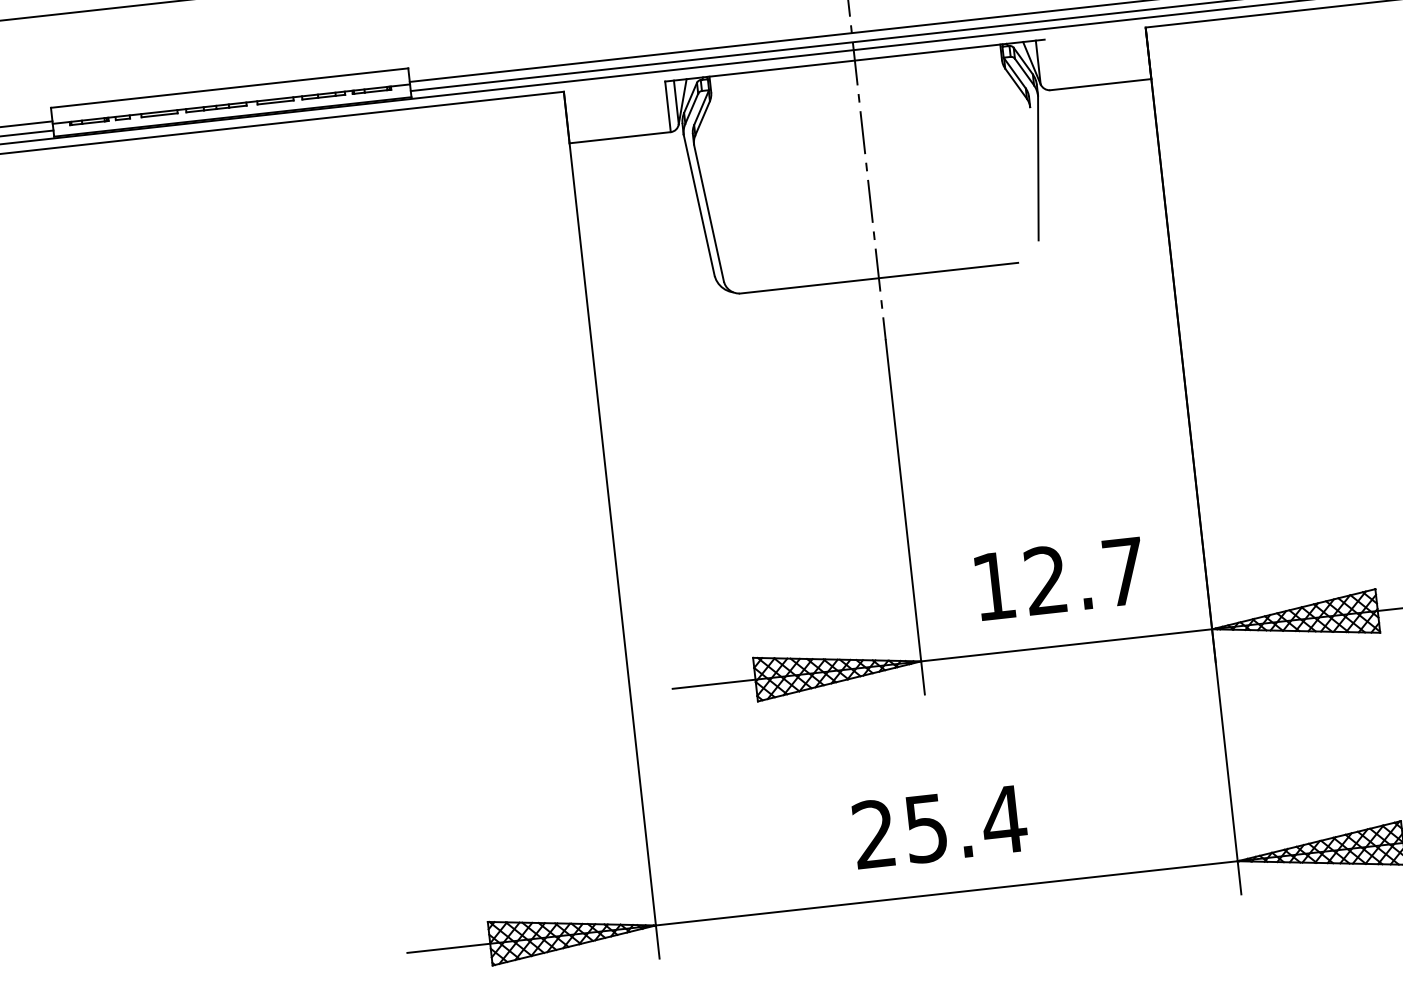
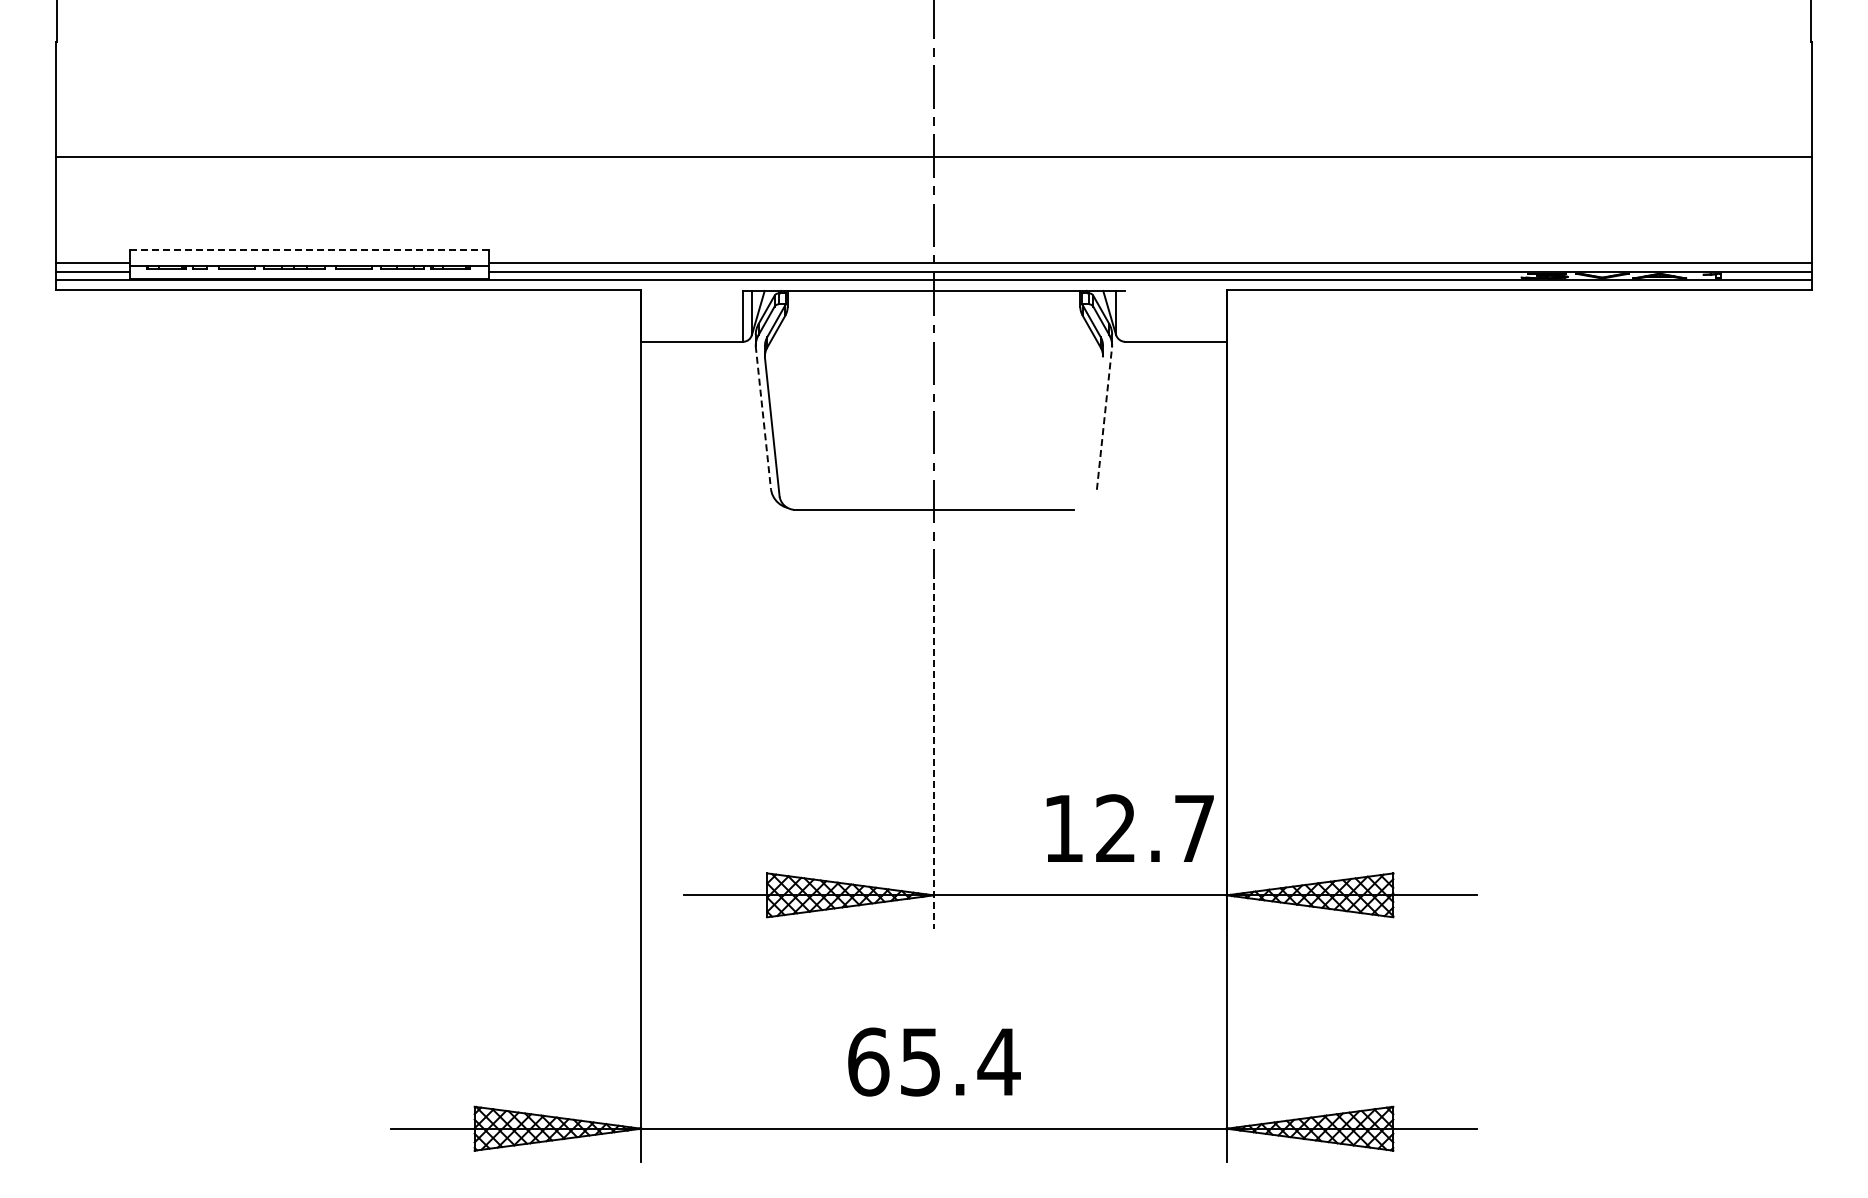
line: (229, 87) -> (309, 249), solid -> dashed
line: (1038, 167) -> (1104, 417), solid -> dashed
line: (699, 206) -> (763, 418), solid -> dashed
line: (905, 517) -> (934, 750), solid -> dashed
text: (1059, 577) -> (1129, 827), moved
text: (874, 833) -> (868, 1061), 25.4 -> 65.4

